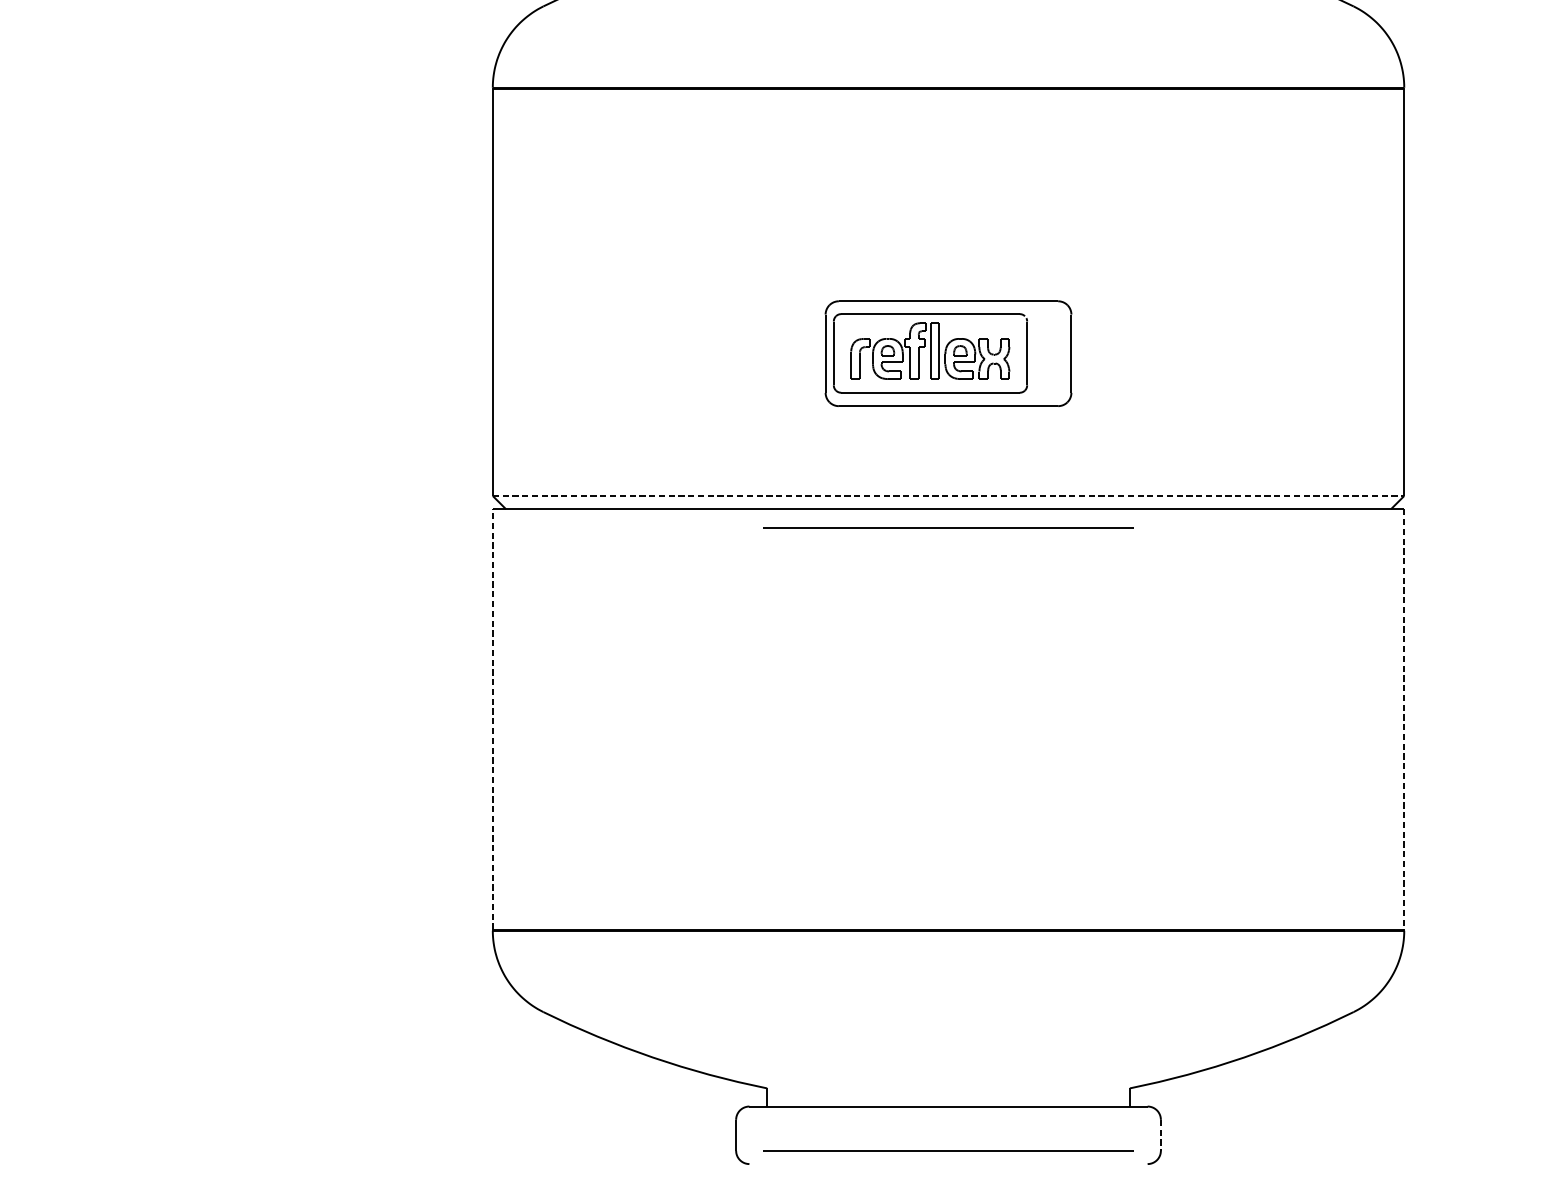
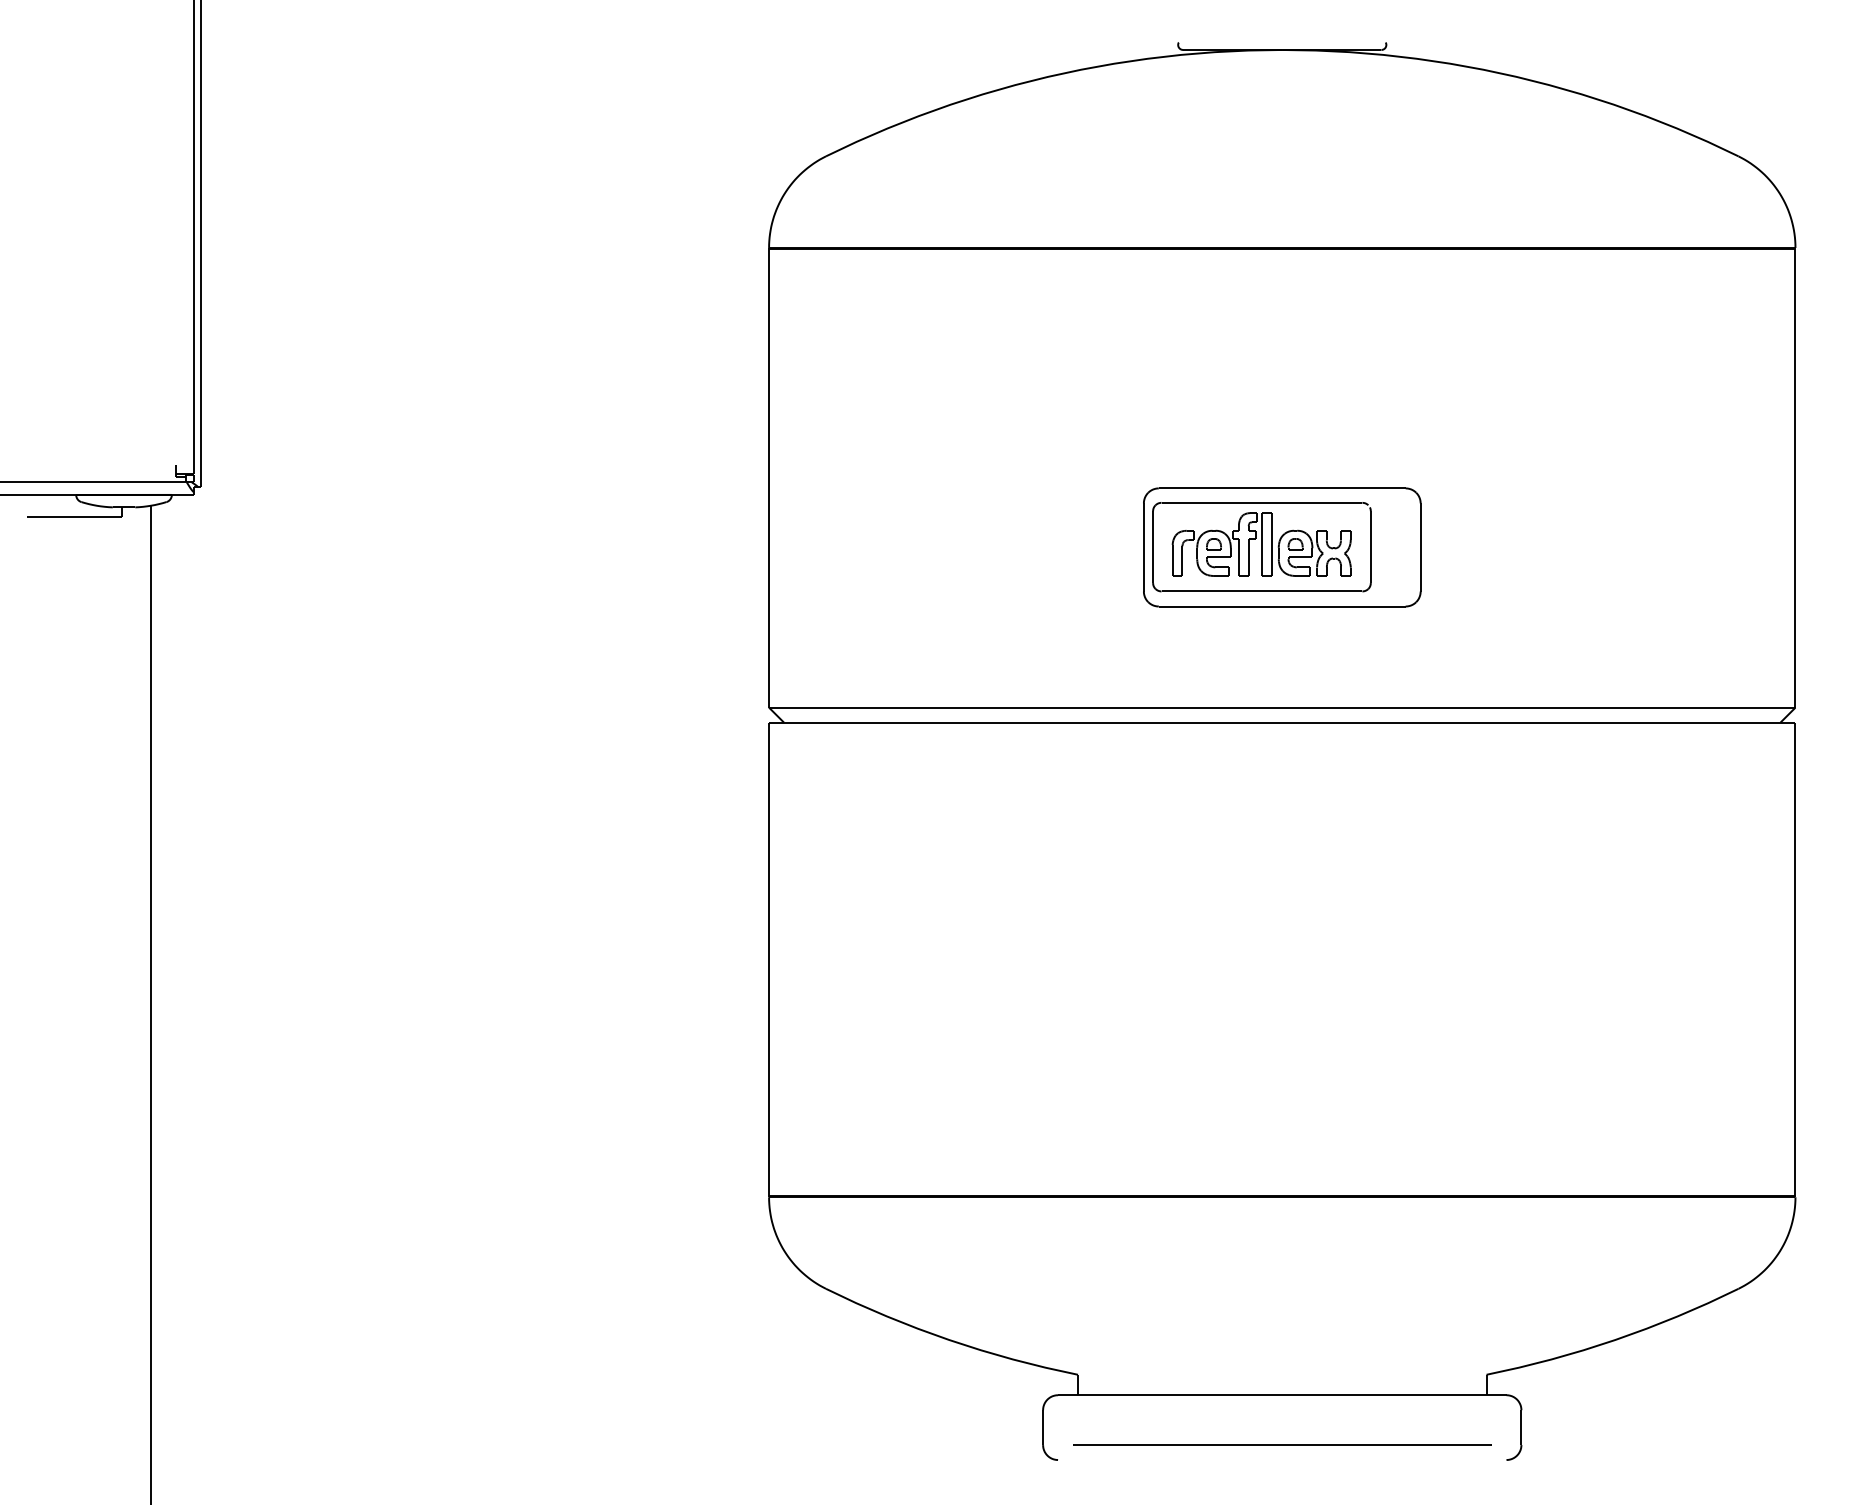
line: (948, 495) -> (1282, 707), dashed -> solid
line: (948, 527) -> (1282, 743), removed
line: (493, 719) -> (769, 959), dashed -> solid
line: (1404, 719) -> (1795, 959), dashed -> solid
line: (1160, 1136) -> (1521, 1428), dashed -> solid

